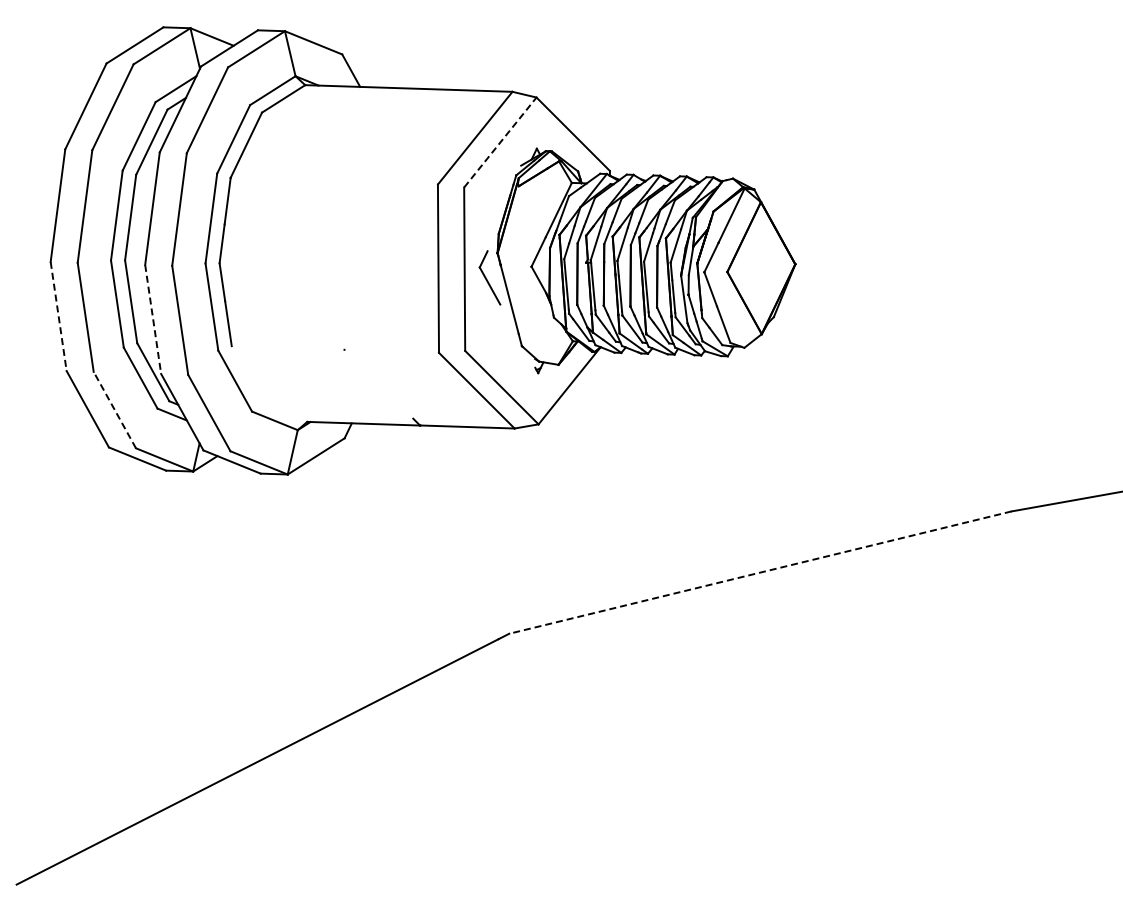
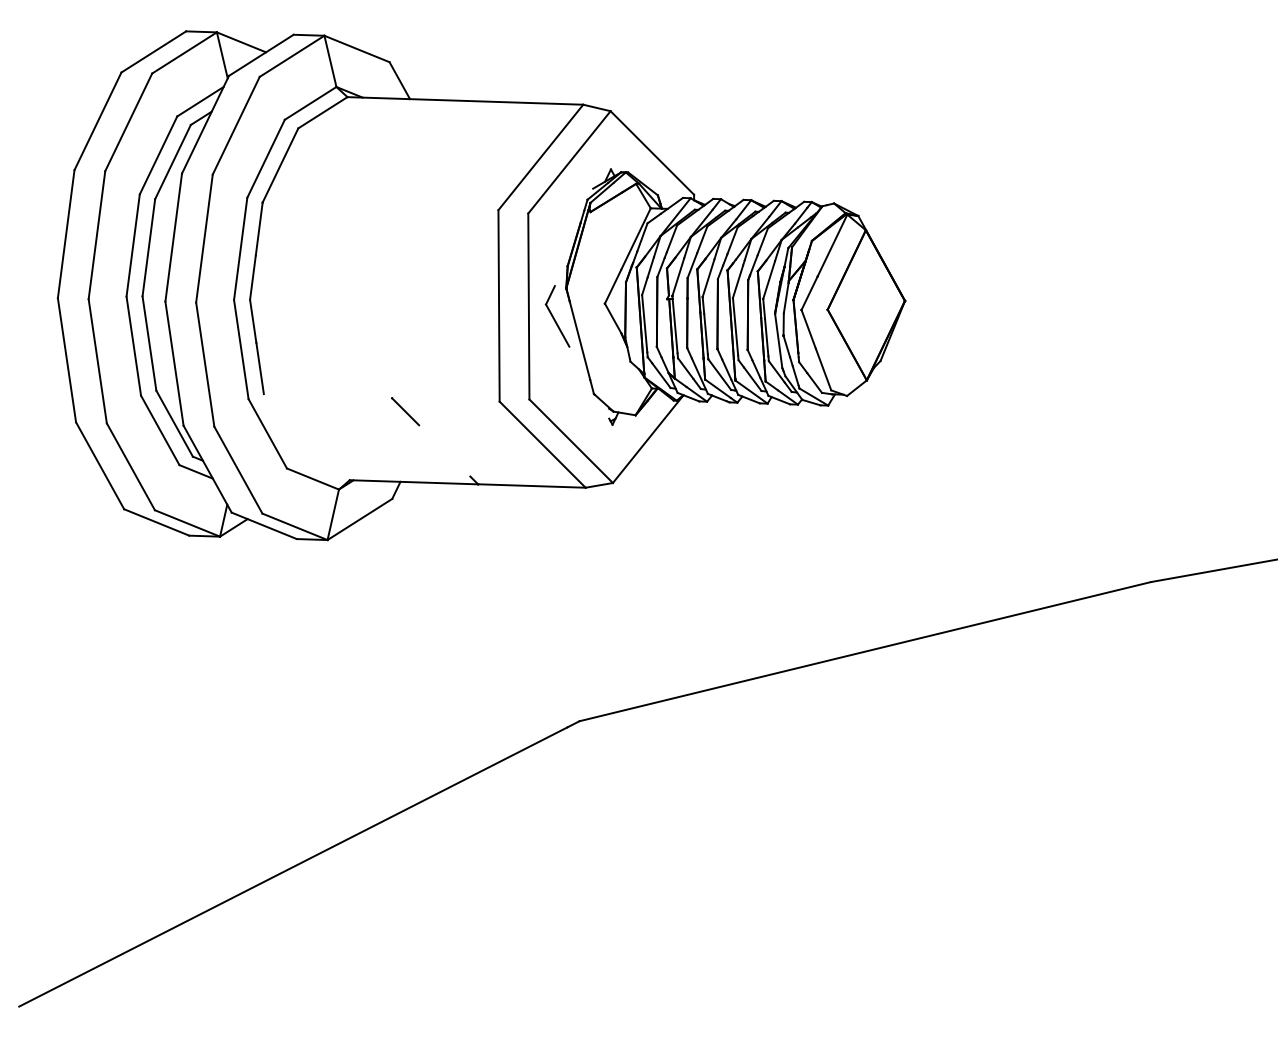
line: (500, 142) -> (569, 162), dashed -> solid
line: (58, 316) -> (66, 360), dashed -> solid
line: (153, 319) -> (174, 363), dashed -> solid
line: (356, 361) -> (405, 411), added
line: (114, 410) -> (130, 467), dashed -> solid
line: (760, 572) -> (865, 651), dashed -> solid

